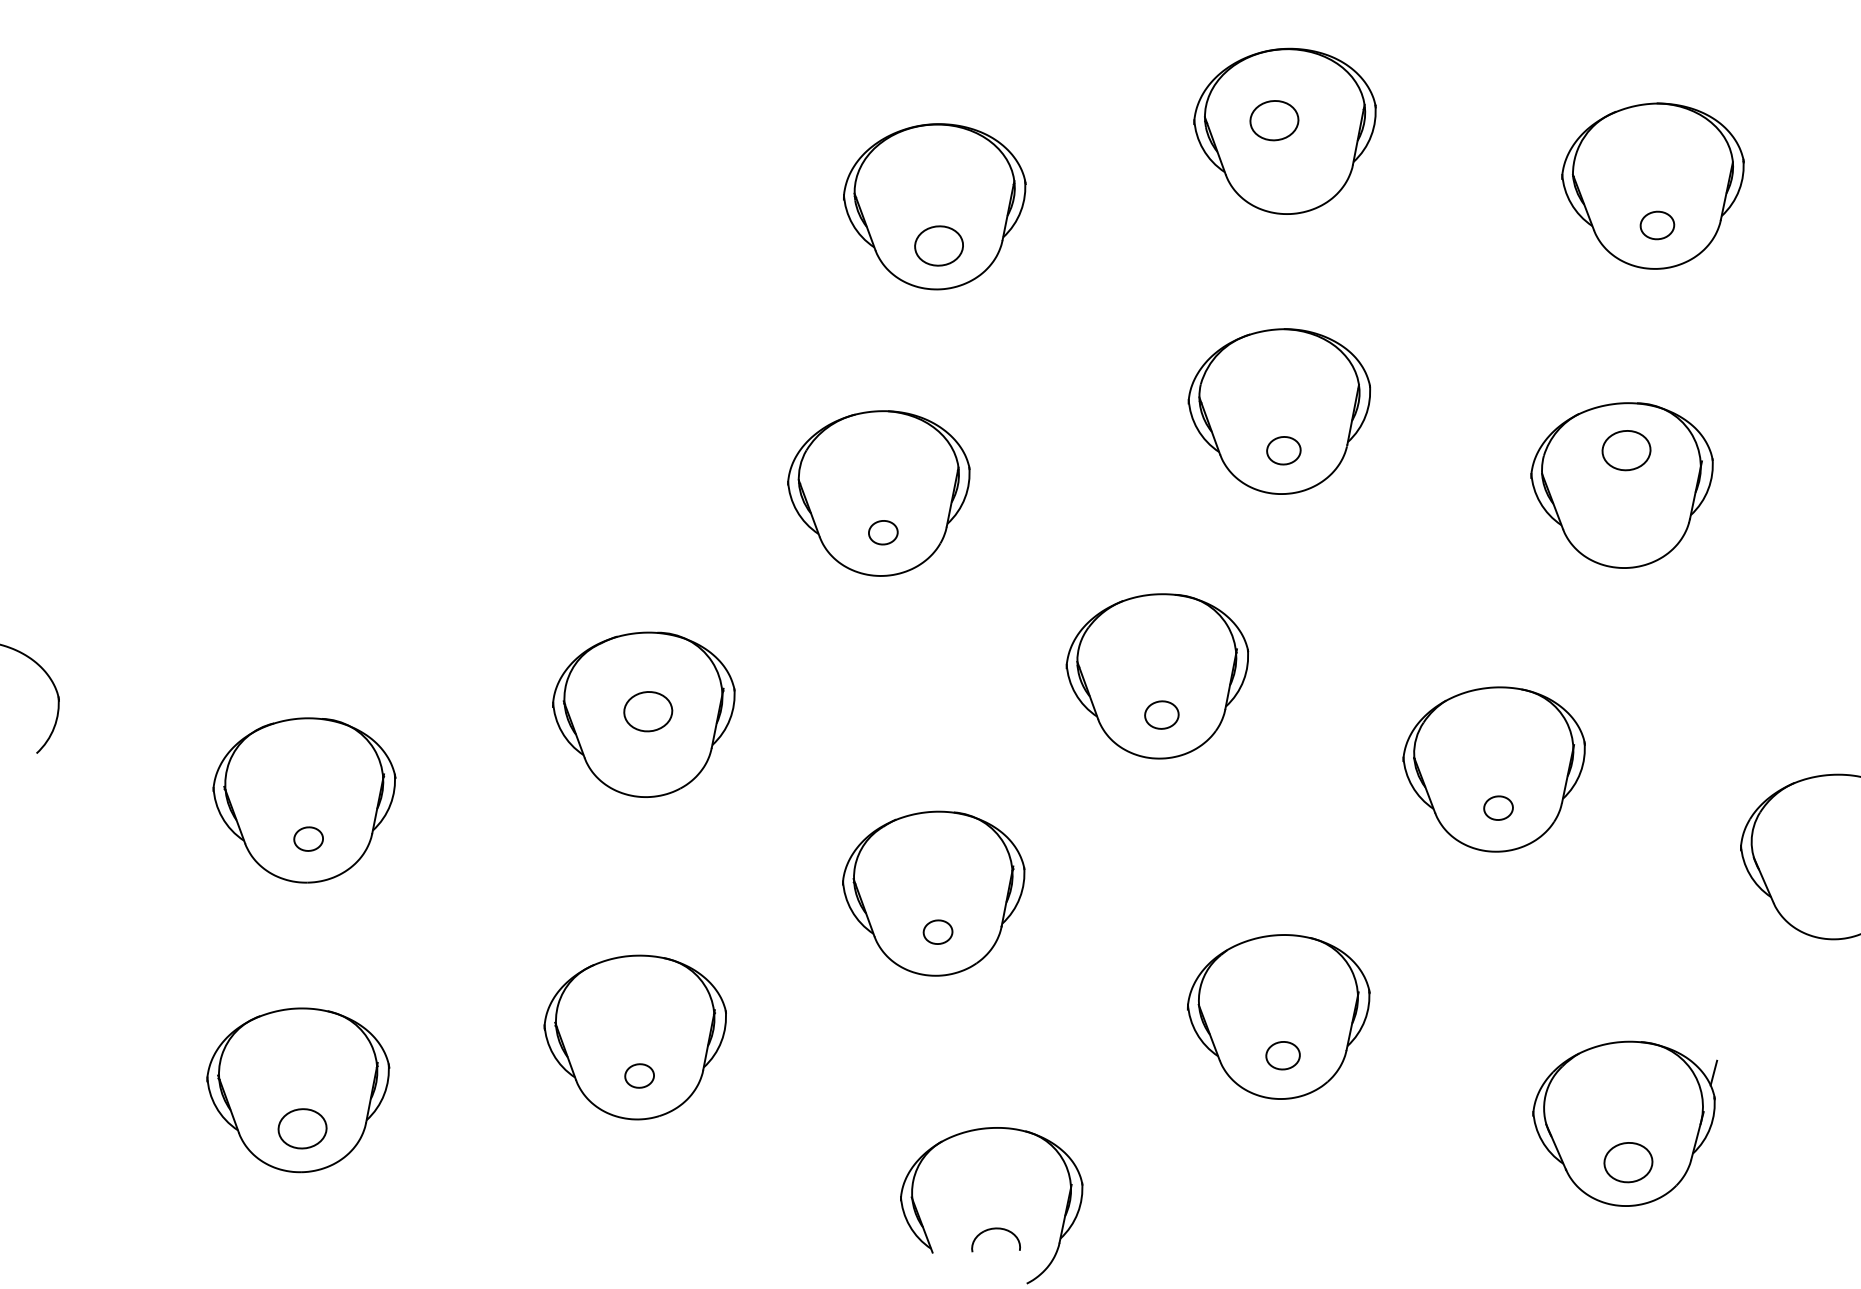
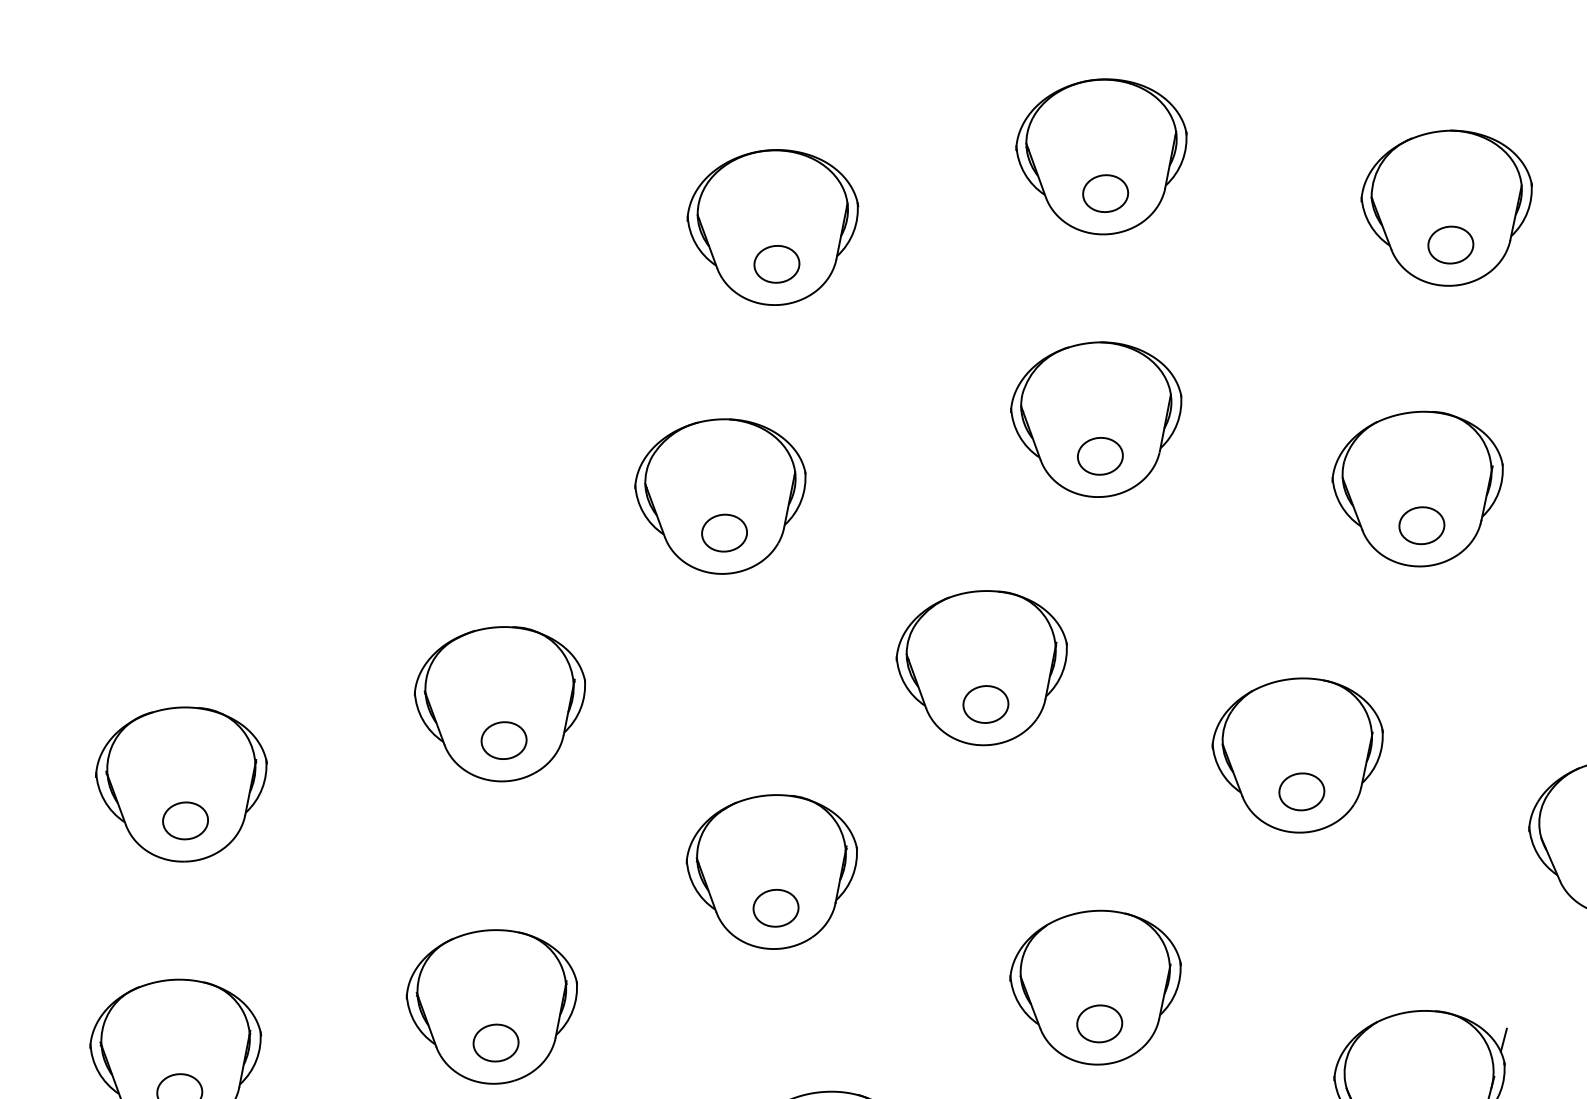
part: (1274, 120) -> (1105, 193), moved
part: (1657, 225) -> (1450, 245), size x1.43
part: (1283, 450) -> (1100, 456), size x1.43
part: (1626, 450) -> (1421, 525), moved
part: (883, 532) -> (724, 533), size x1.67
part: (648, 711) -> (504, 740), moved
part: (1161, 714) -> (985, 703), size x1.43
part: (1498, 807) -> (1301, 791), size x1.67
part: (308, 838) -> (185, 820), size x1.67
part: (937, 931) -> (775, 907), size x1.67
part: (1282, 1055) -> (1099, 1023), size x1.43
part: (639, 1075) -> (495, 1042), size x1.67

